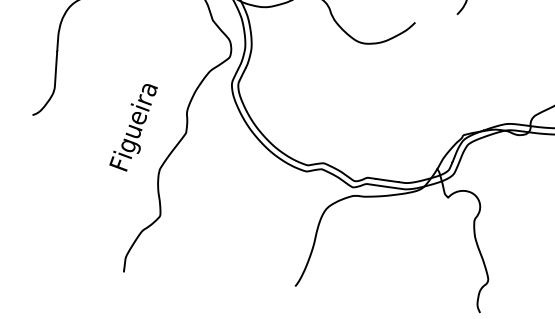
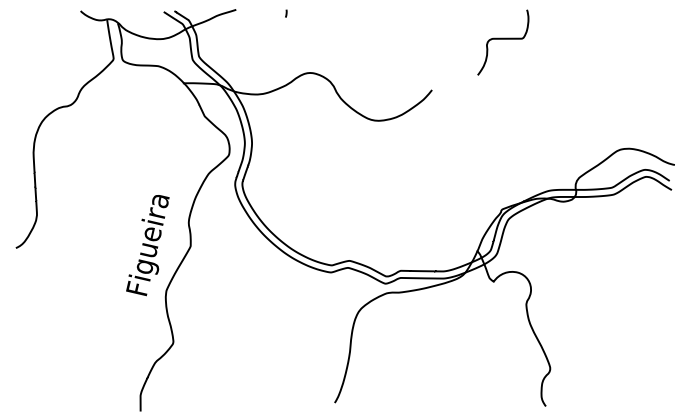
text: (133, 127) -> (147, 245), moved

